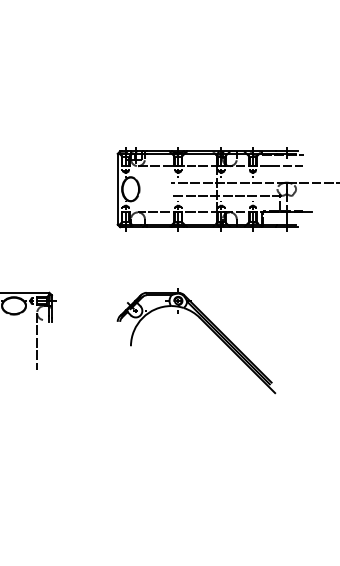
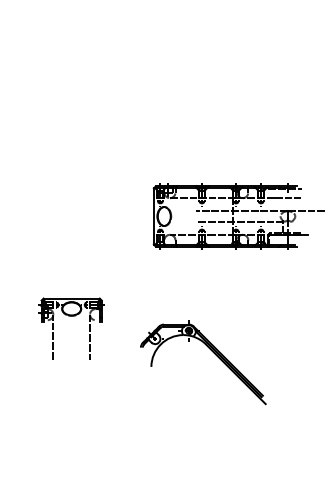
part: (208, 328) -> (212, 352), moved

